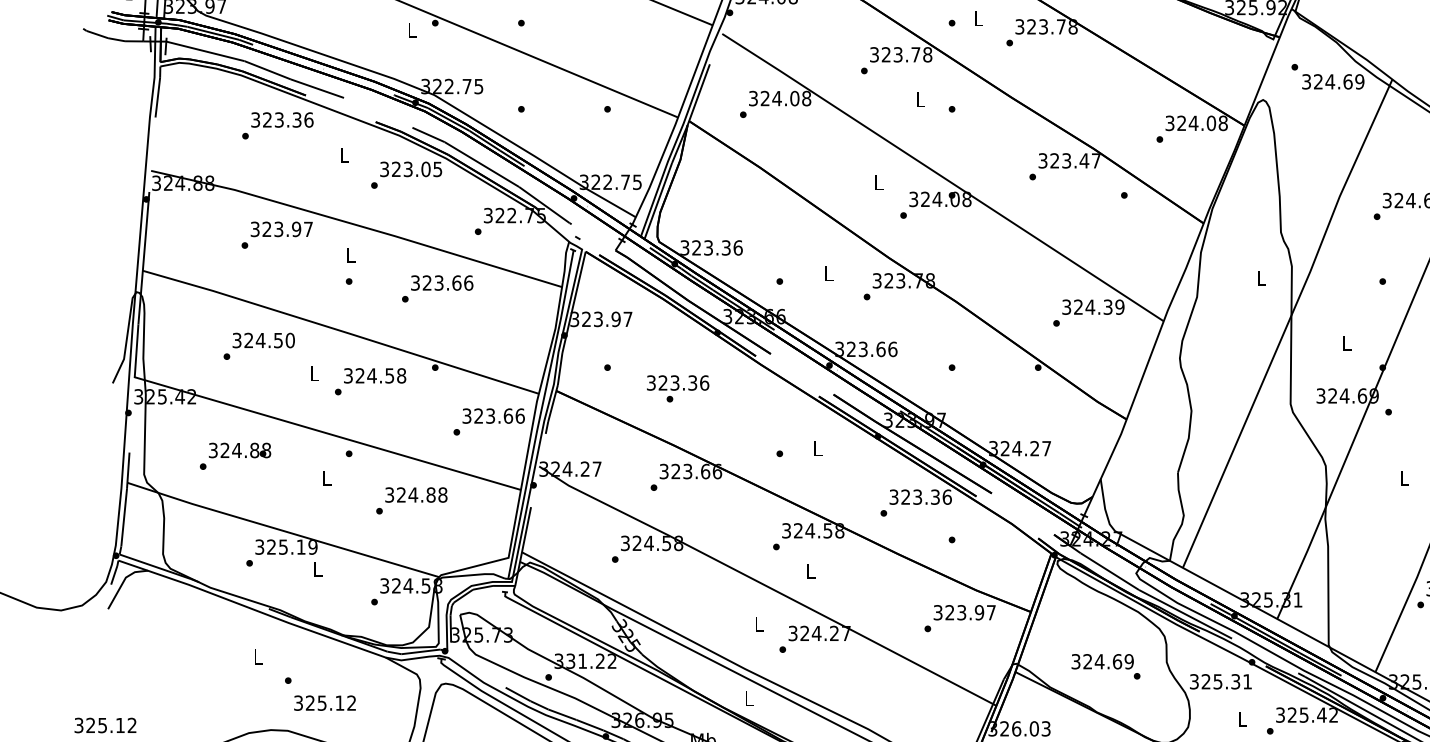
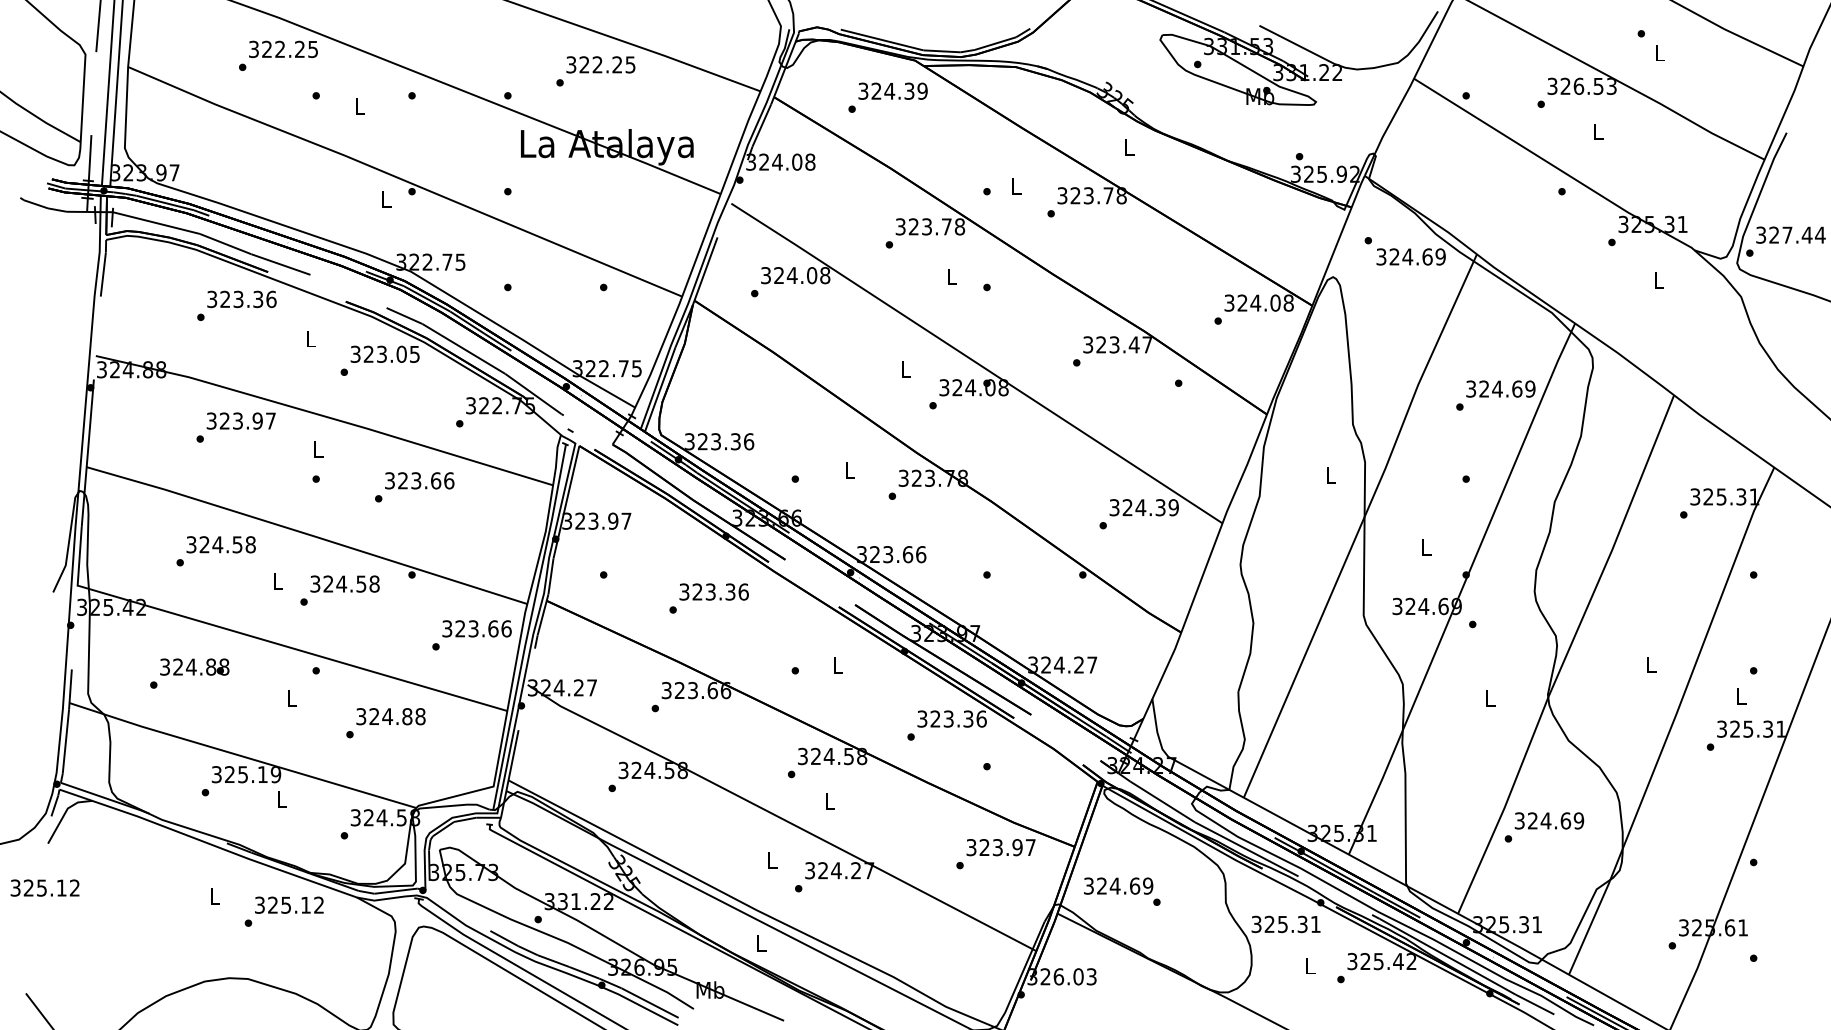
text: (290, 340) -> (250, 544), 324.50 -> 324.58
text: (677, 382) -> (713, 591), moved
text: (1106, 666) -> (1122, 891), moved
text: (325, 702) -> (289, 904), moved
text: (104, 724) -> (44, 887), moved

